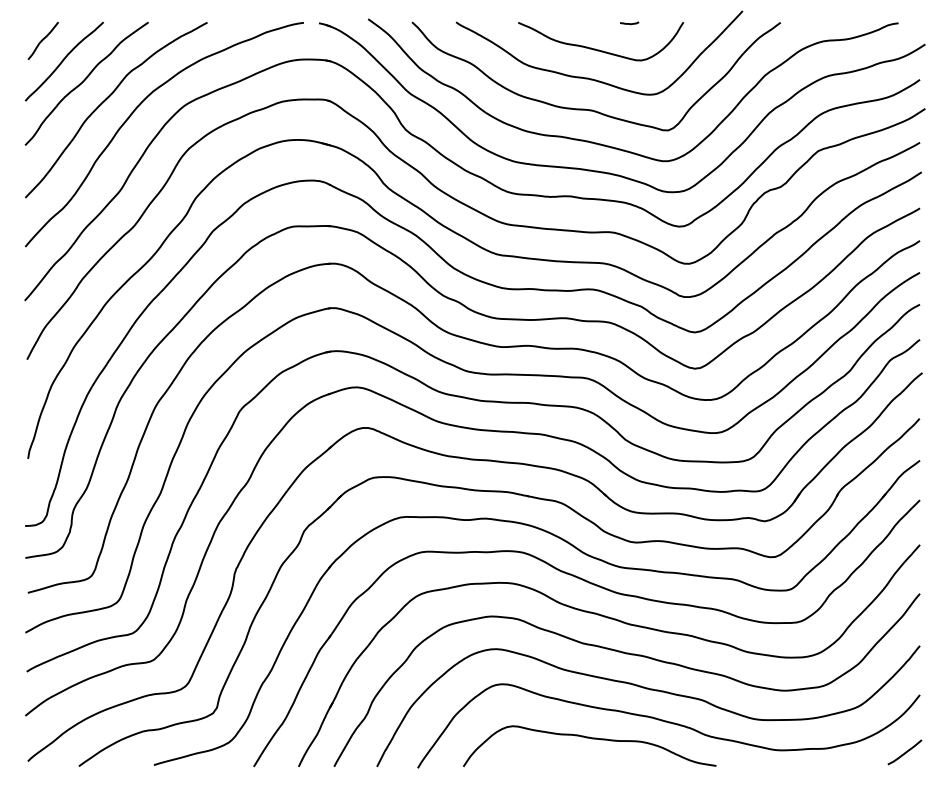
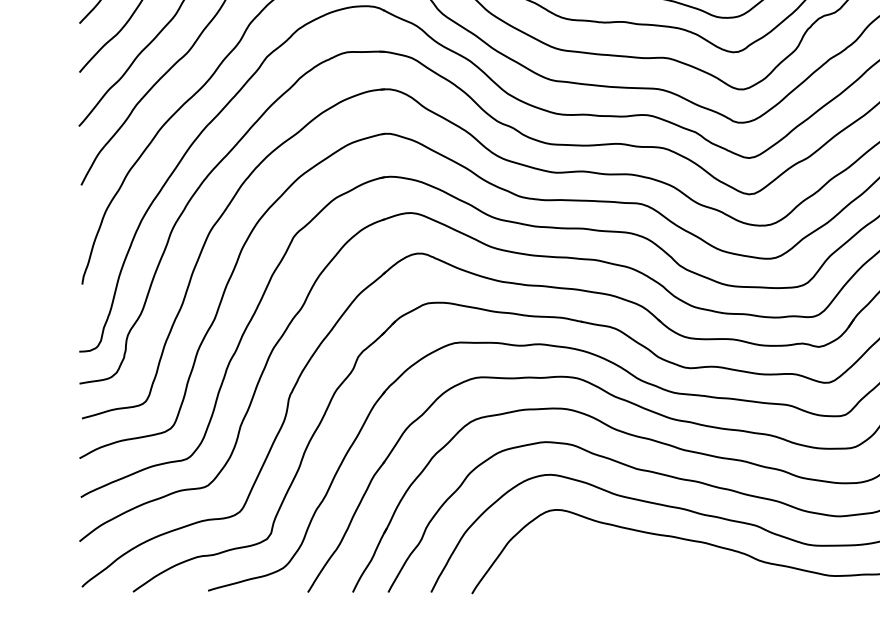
curve: (592, 739) -> (646, 565), removed

